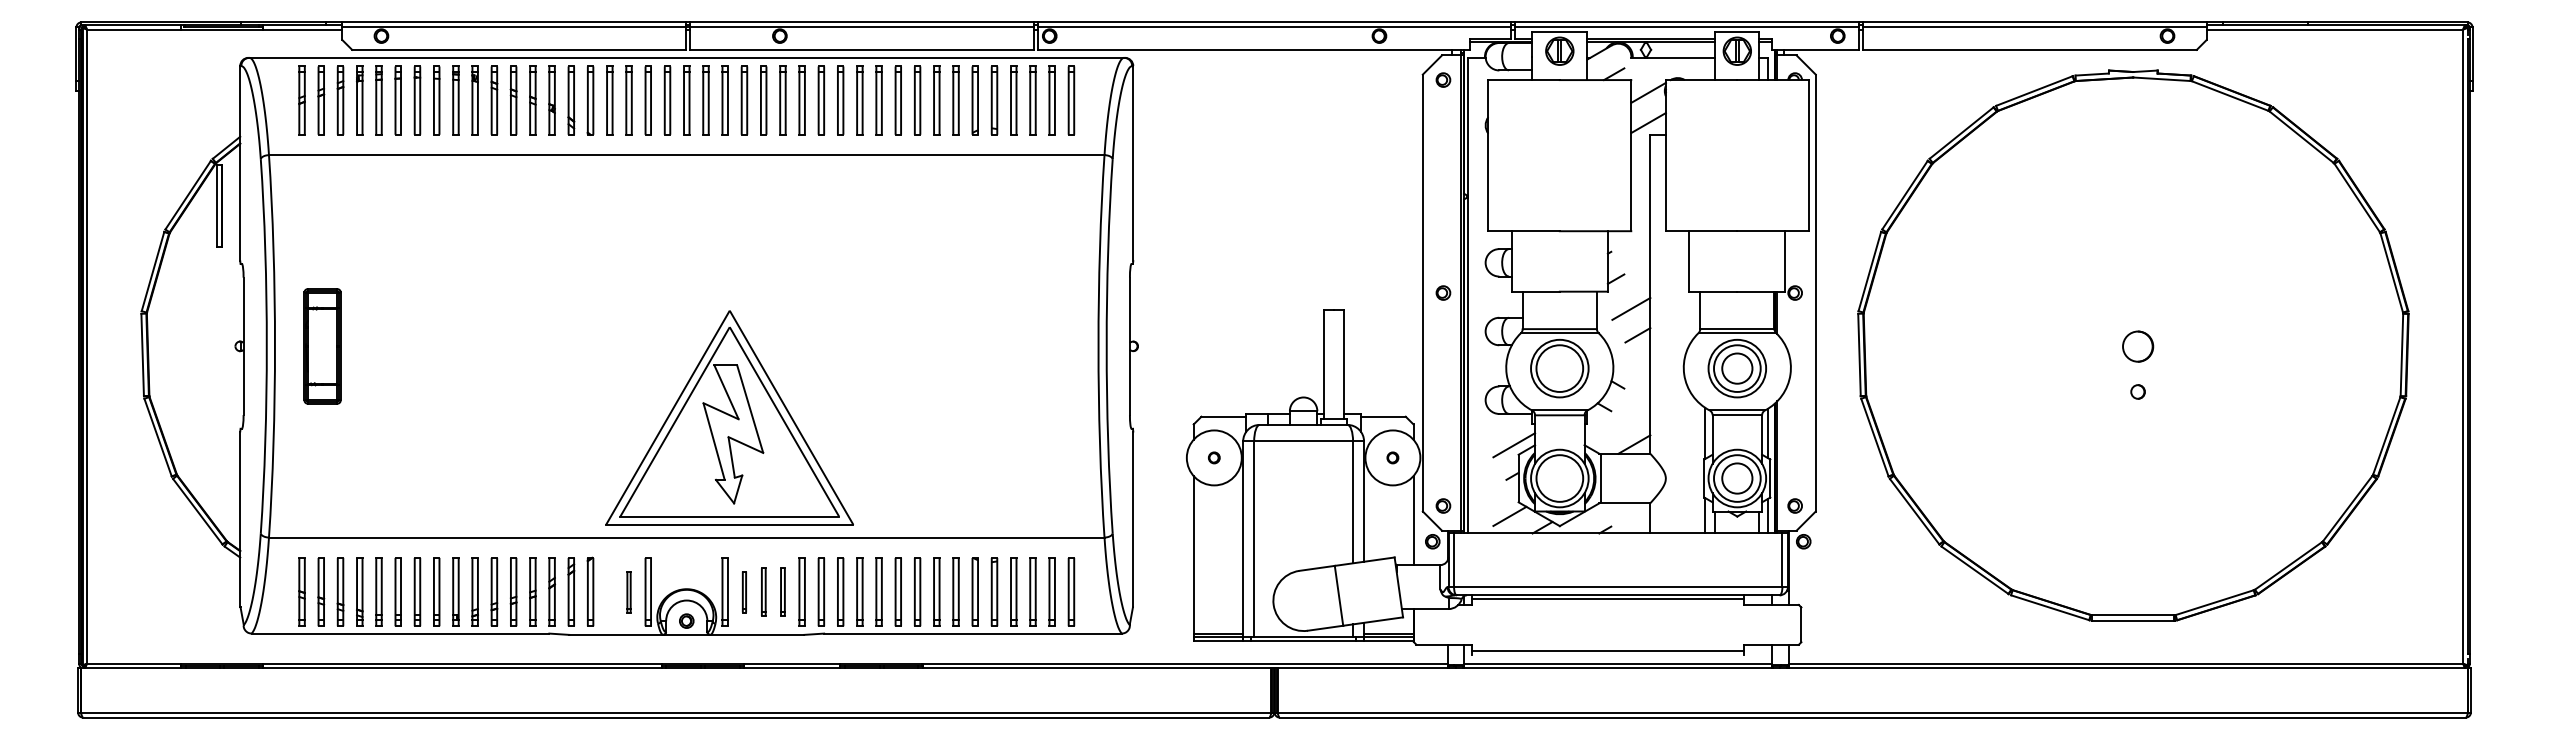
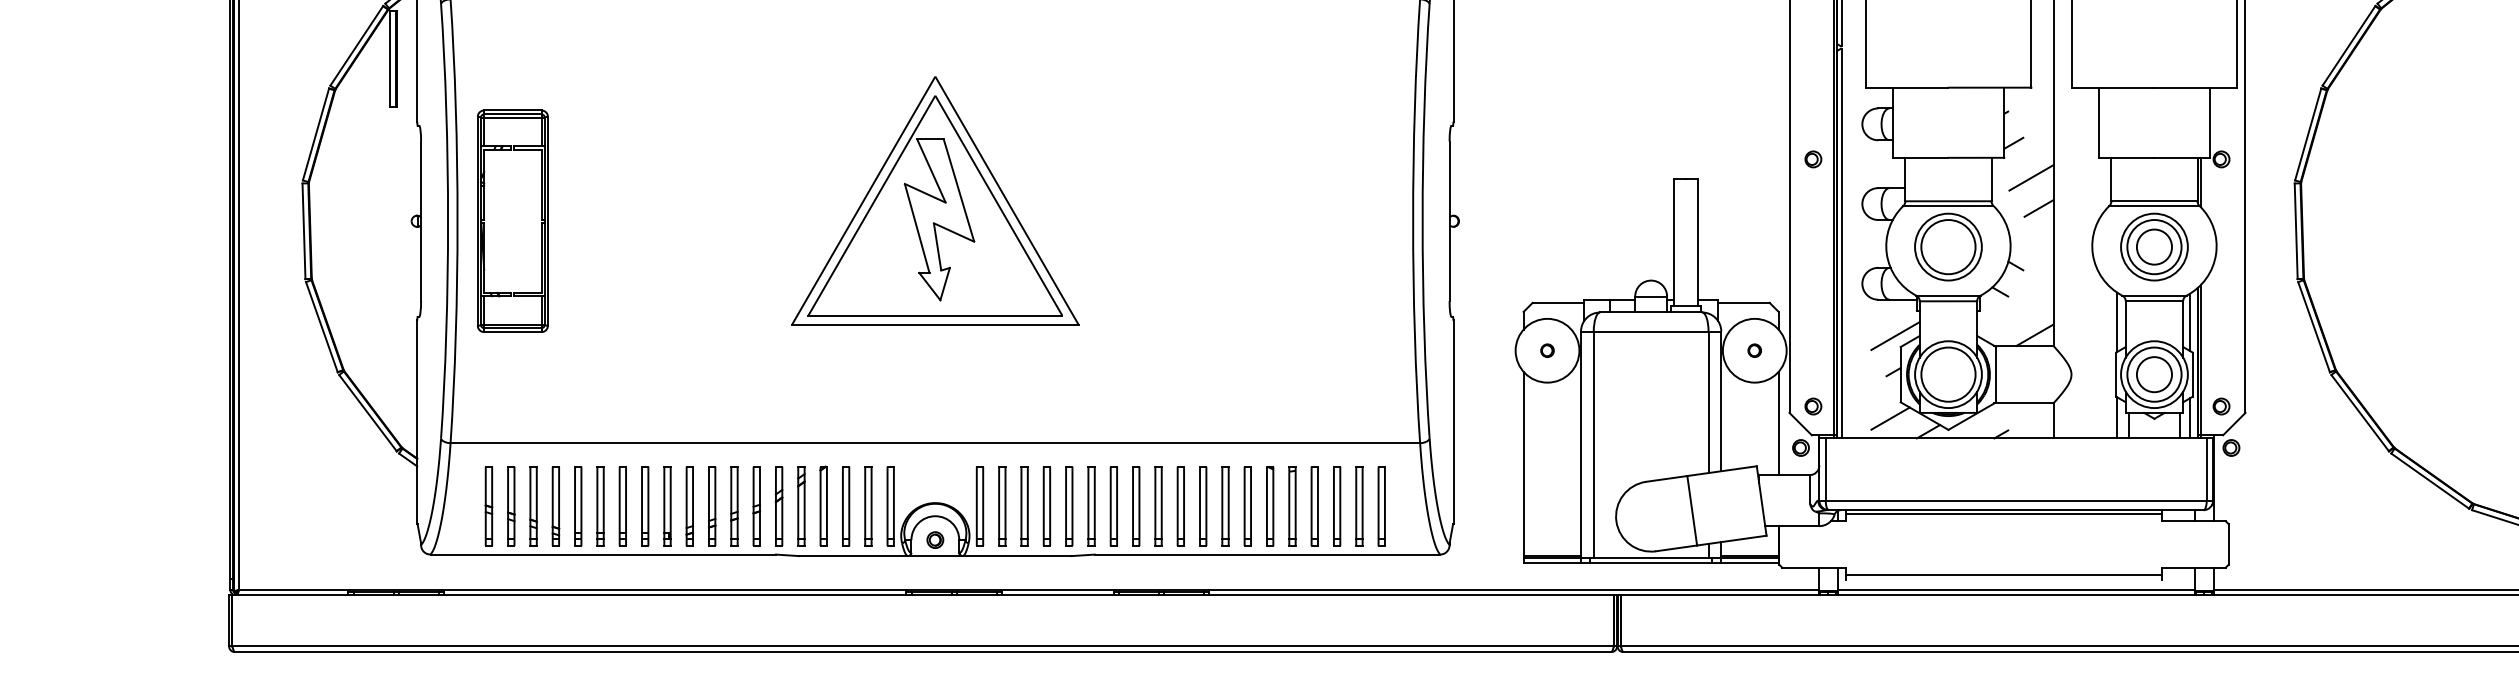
part: (322, 346) -> (512, 221), size x1.67
part: (729, 417) -> (935, 200), moved
part: (609, 591) -> (845, 505), added
part: (628, 591) -> (867, 505), size x1.67
part: (744, 591) -> (1002, 505), size x1.67
part: (763, 591) -> (1024, 505), size x1.43
part: (782, 591) -> (1046, 505), size x1.43

